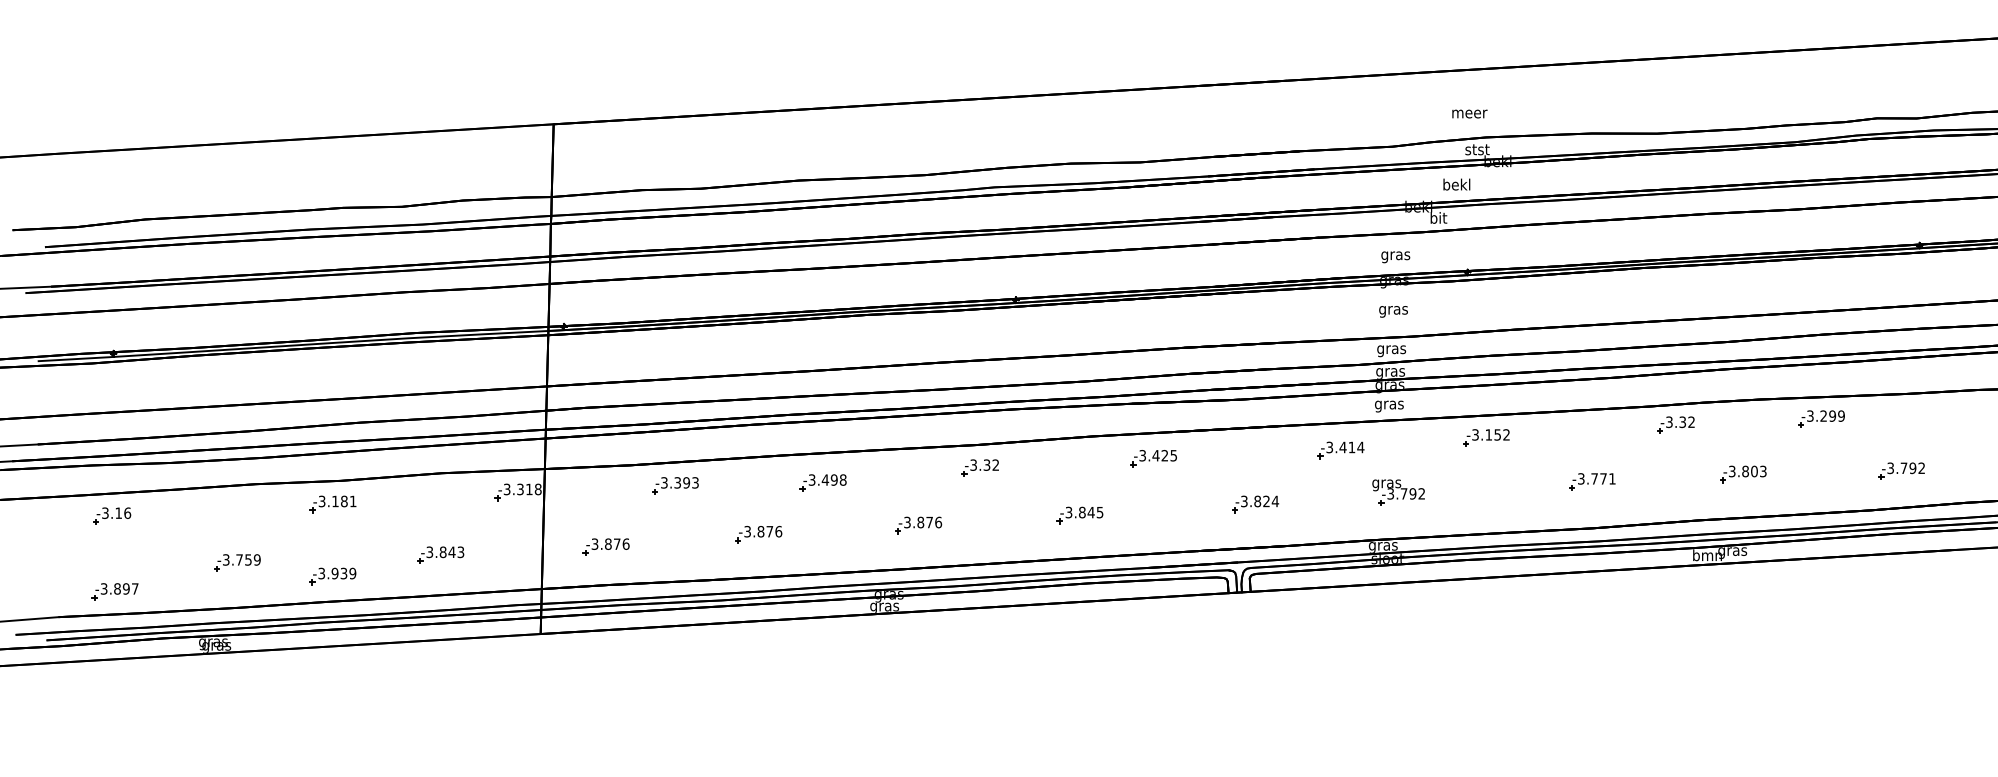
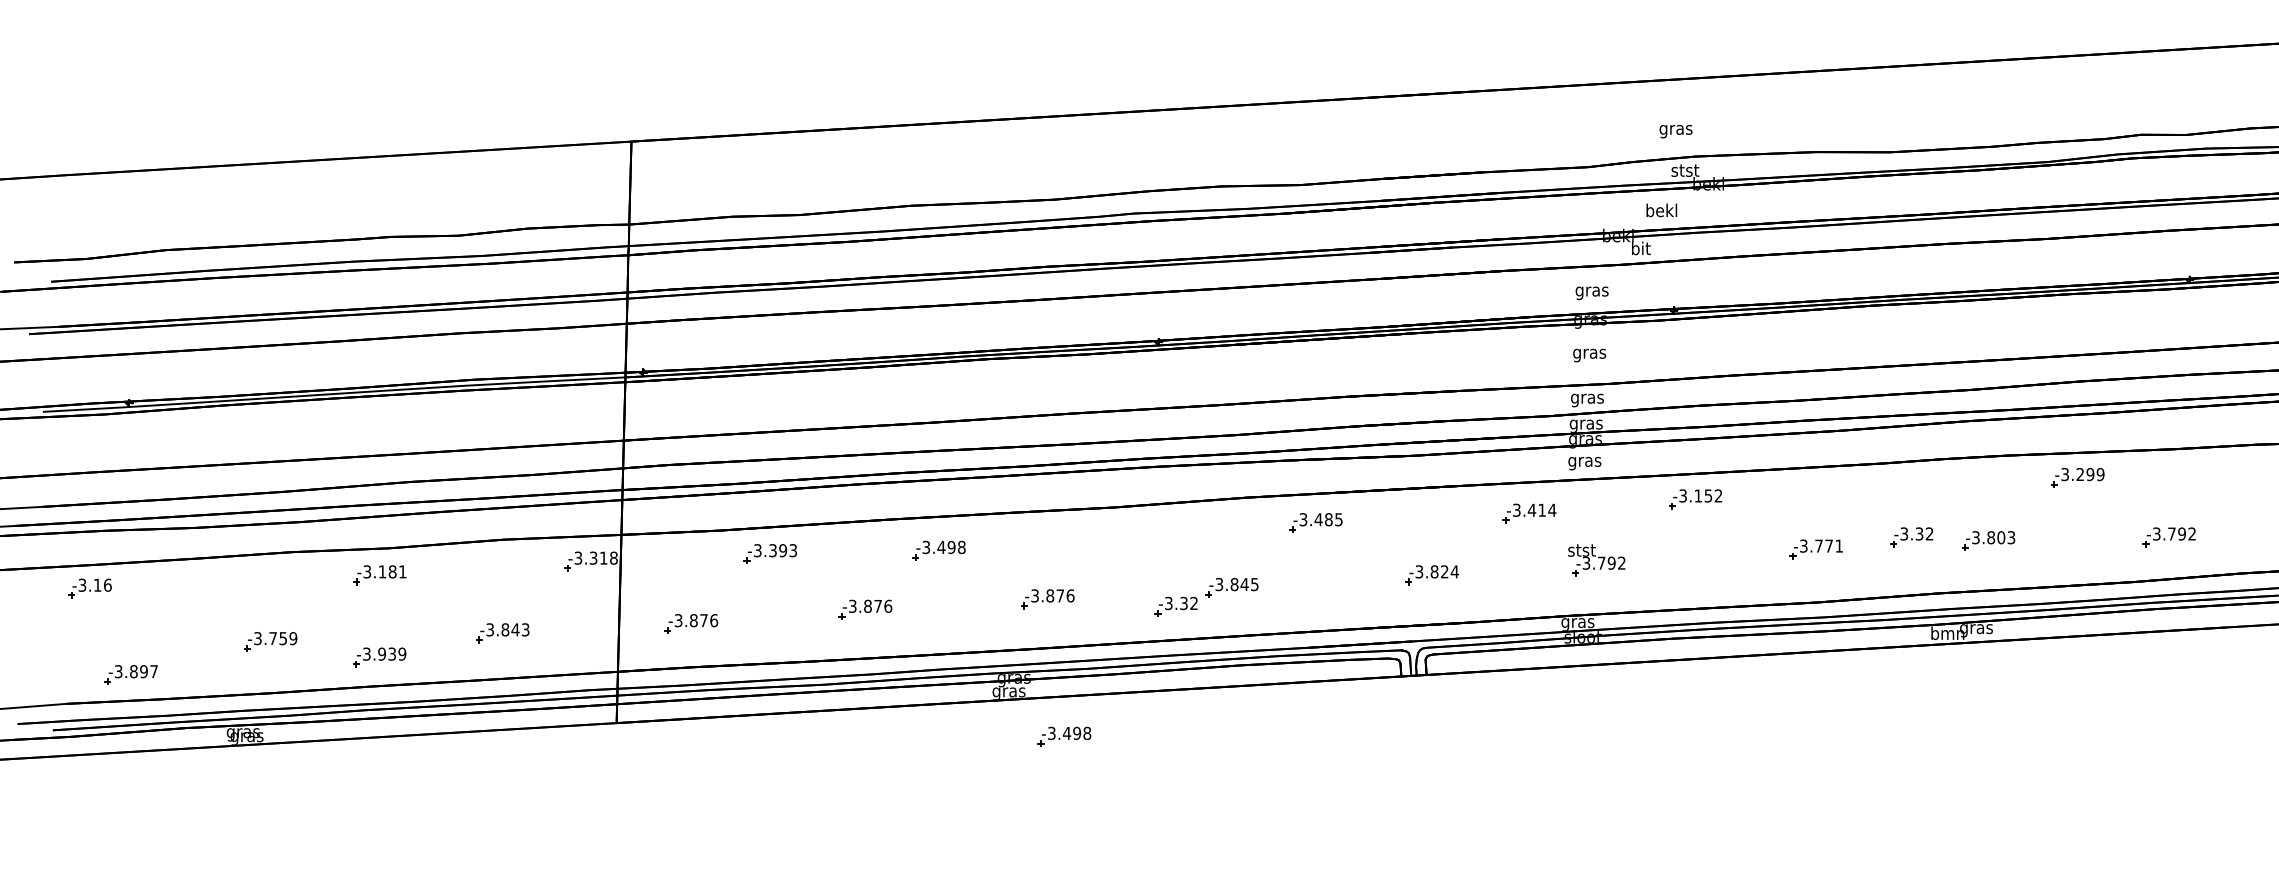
text: (1469, 115) -> (1676, 131), meer -> gras
part: (1675, 424) -> (1911, 536), moved
text: (1164, 455) -> (1328, 519), -3.425 -> -3.485
part: (979, 467) -> (1175, 606), moved
text: (1386, 484) -> (1581, 552), gras -> stst
part: (112, 515) -> (90, 587), moved
part: (932, 645) -> (1063, 736), added

